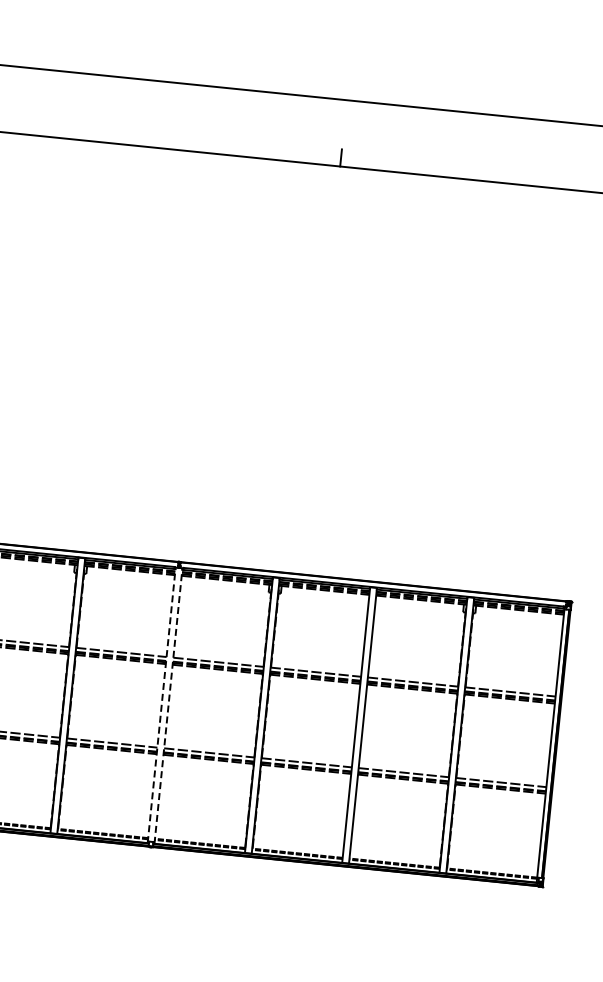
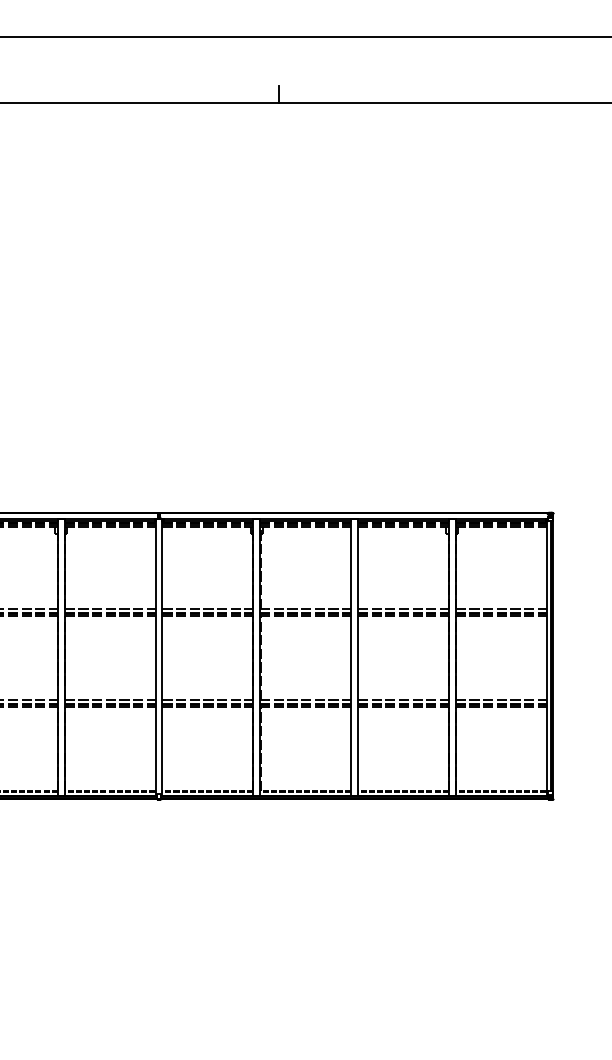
line: (161, 705) -> (155, 657), dashed -> solid
line: (168, 706) -> (162, 657), dashed -> solid

